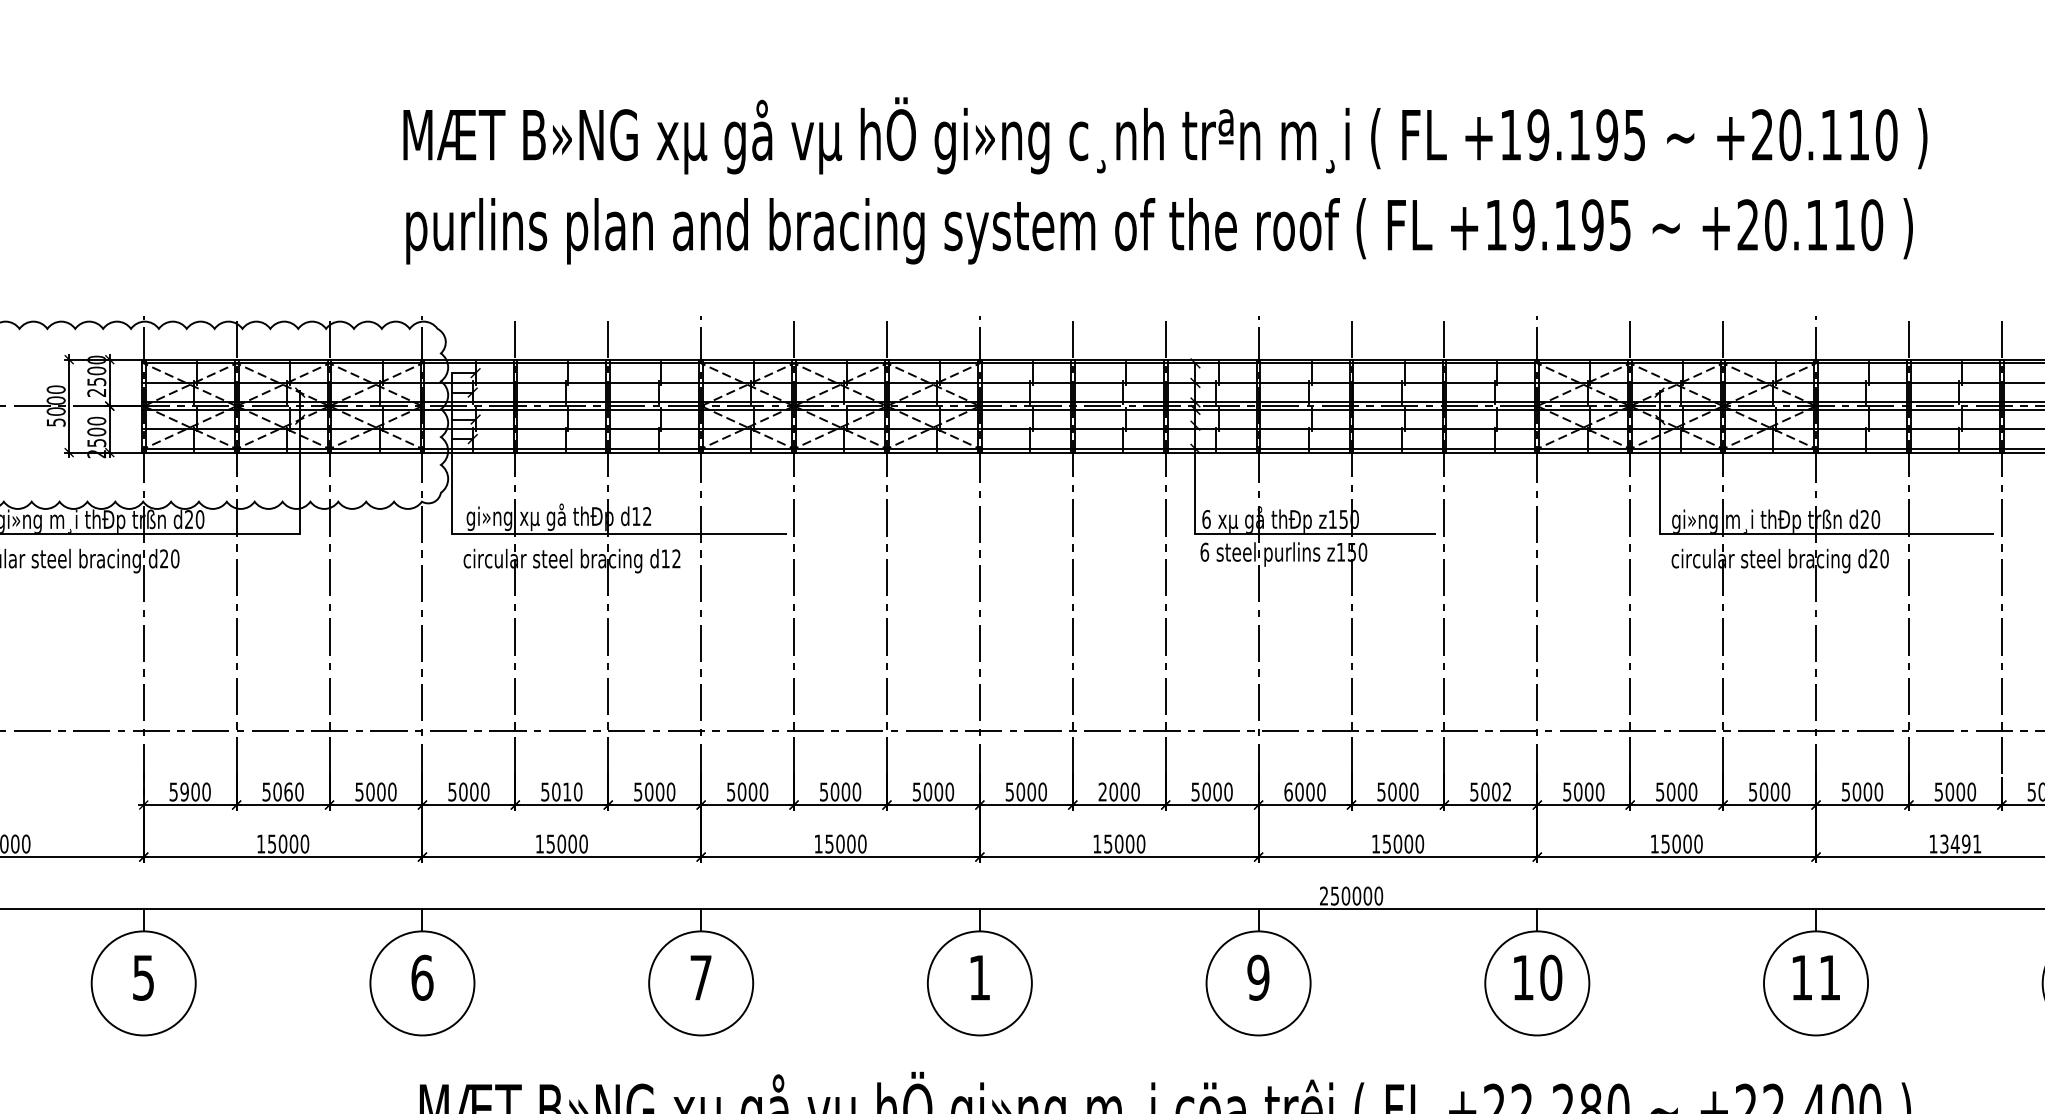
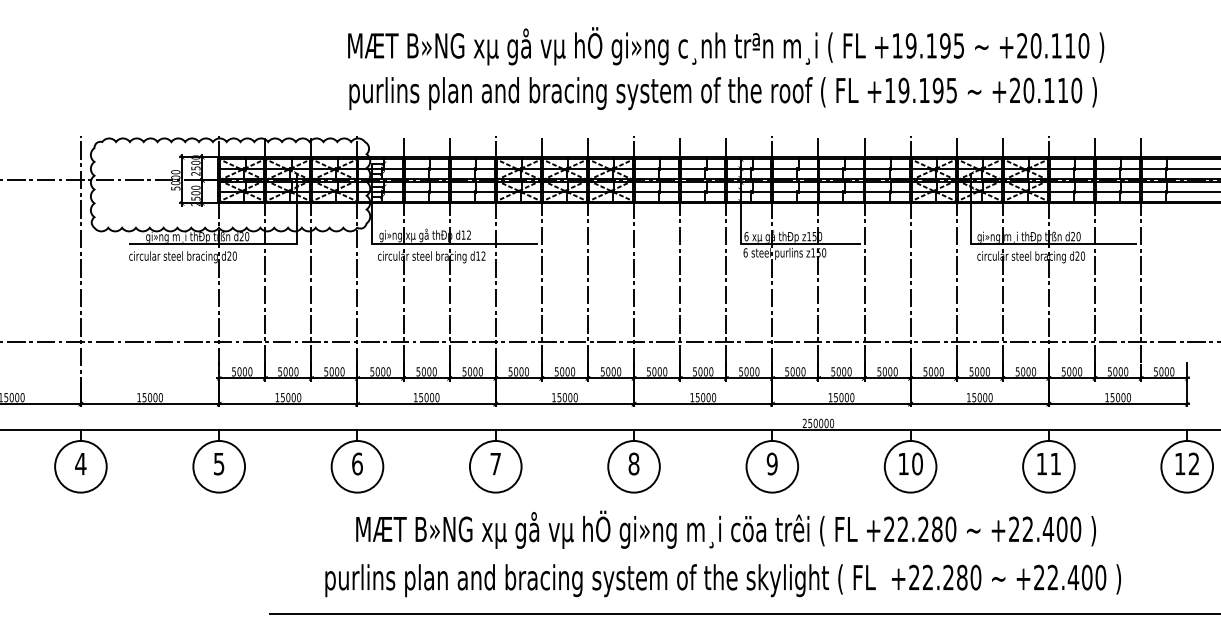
text: (184, 791) -> (239, 371), 5900 -> 5000
text: (289, 791) -> (291, 371), 5060 -> 5000
text: (567, 791) -> (429, 371), 5010 -> 5000
text: (1101, 791) -> (694, 371), 2000 -> 5000
text: (1289, 791) -> (787, 371), 6000 -> 5000
text: (1506, 791) -> (895, 371), 5002 -> 5000
text: (1960, 843) -> (1120, 397), 13491 -> 15000
text: (978, 976) -> (633, 463), 1 -> 8

